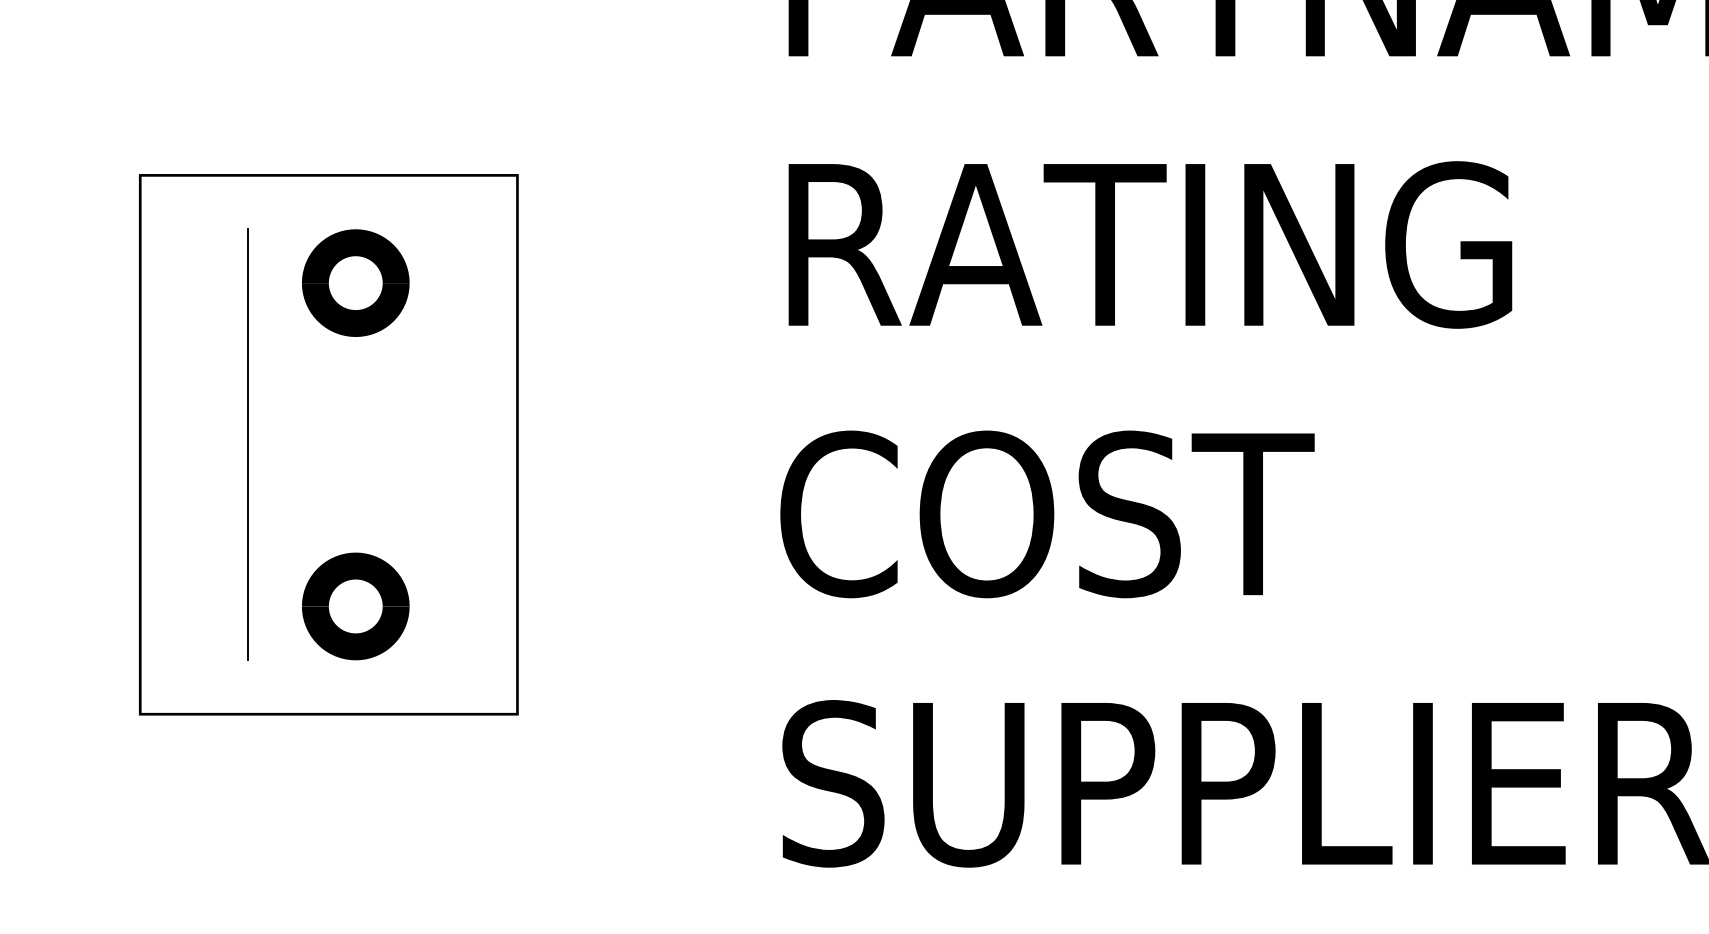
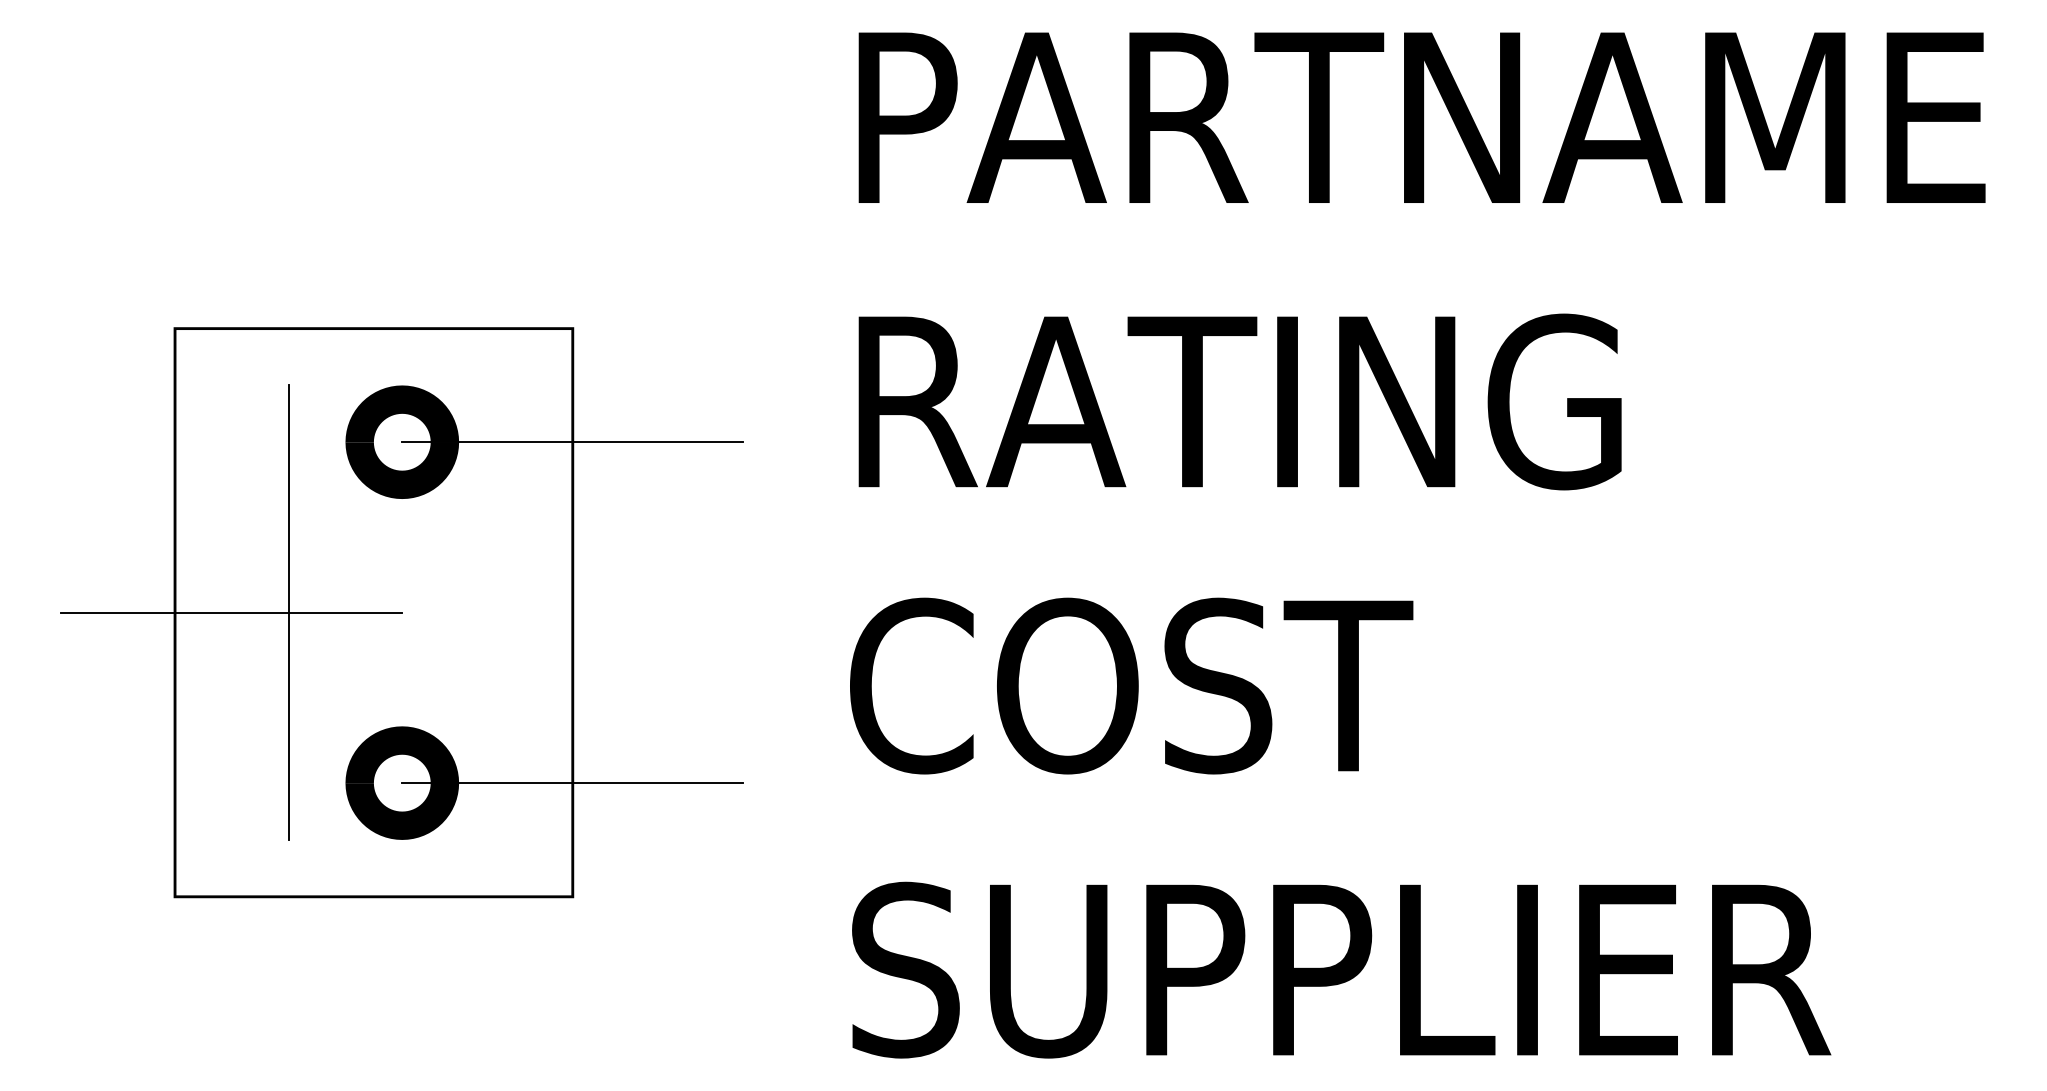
line: (517, 283) -> (572, 442), added
line: (193, 444) -> (231, 612), added
line: (517, 606) -> (572, 783), added

